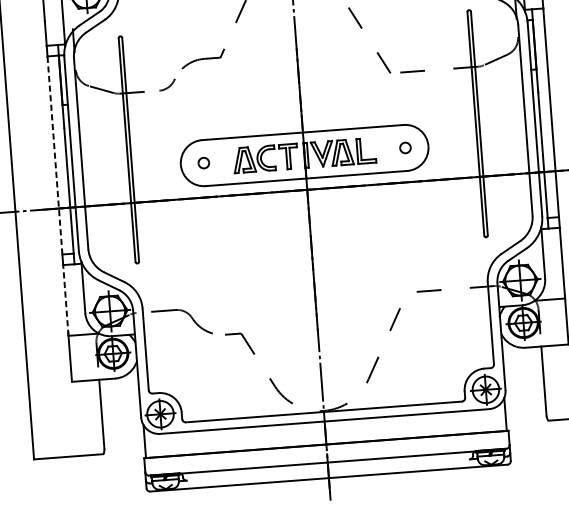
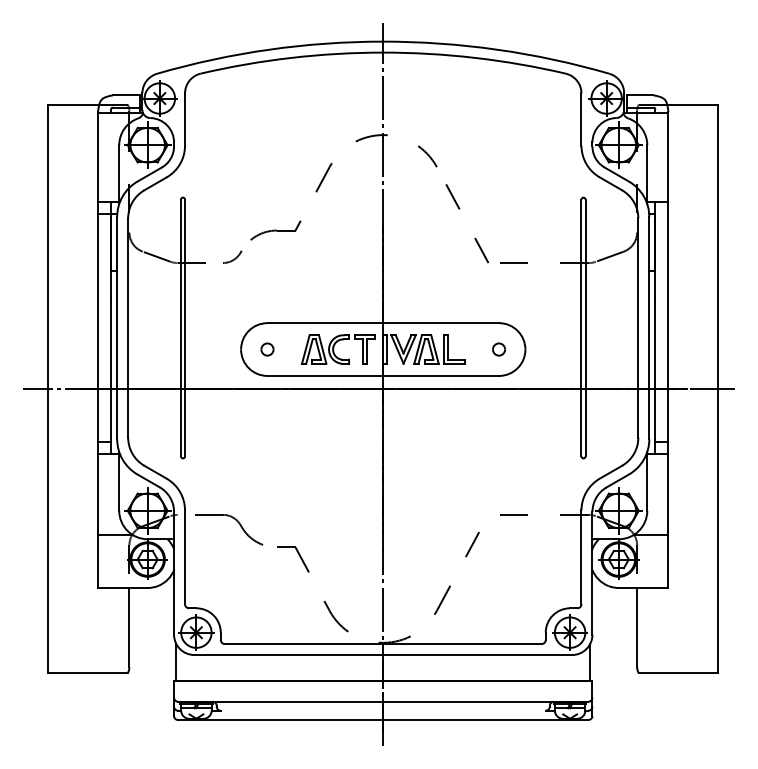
line: (55, 155) -> (98, 328), dashed -> solid
line: (66, 300) -> (98, 494), dashed -> solid

